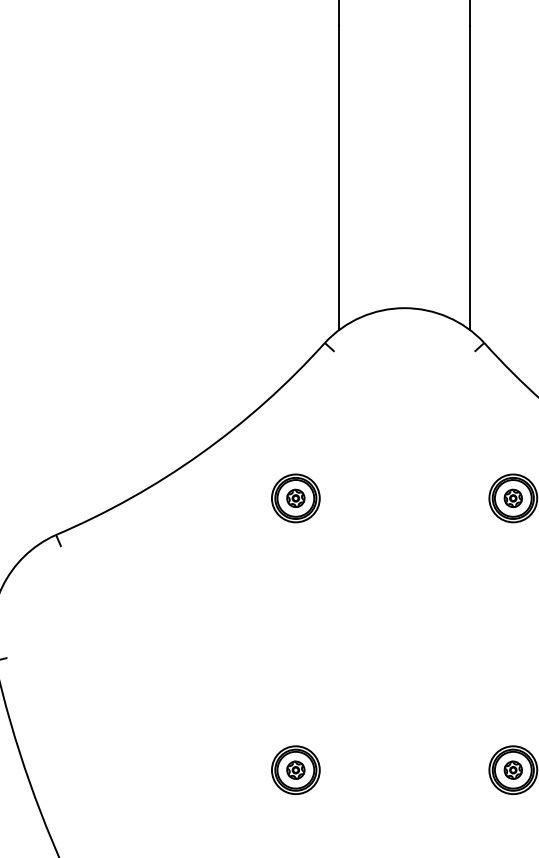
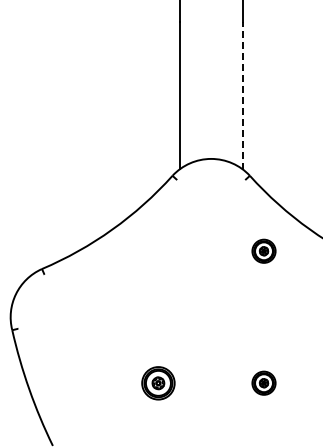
line: (471, 177) -> (243, 95), solid -> dashed
part: (295, 496) -> (158, 250), removed
part: (295, 768) -> (158, 382), size x1.4

